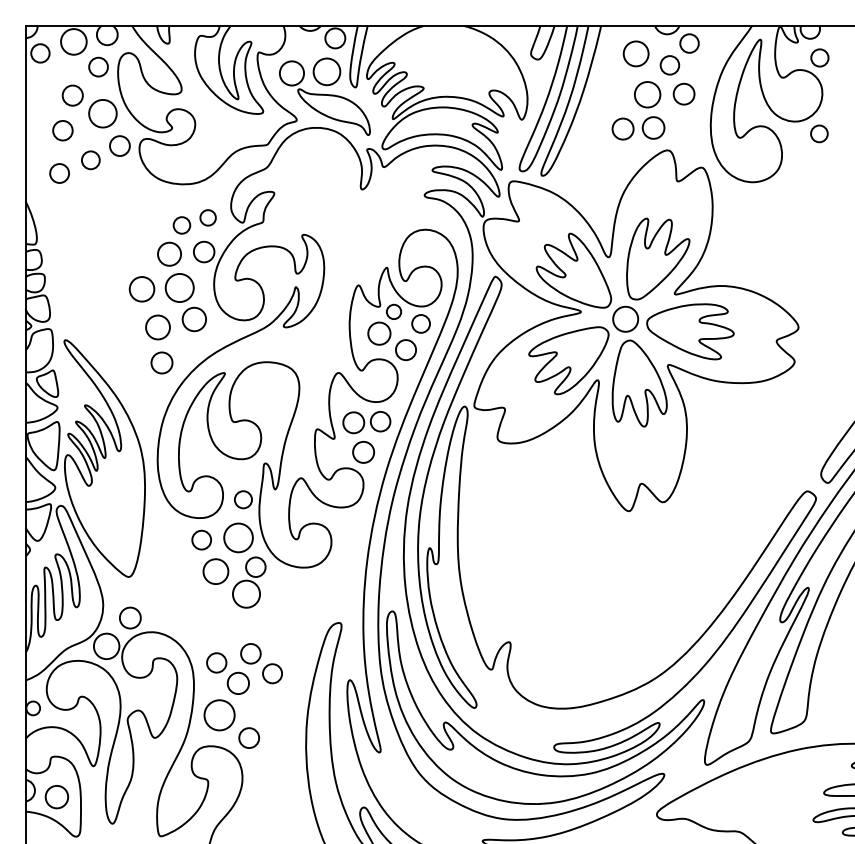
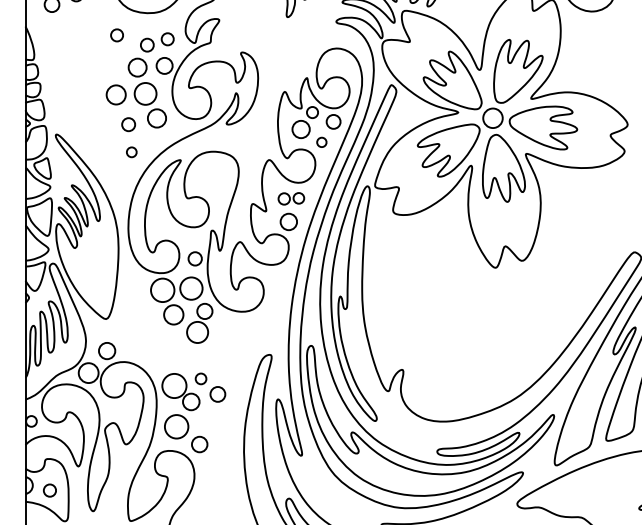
circle: (142, 212) -> (116, 35), added
circle: (157, 327) -> (128, 124), size x0.7
circle: (405, 350) -> (321, 142), size x0.6
circle: (161, 362) -> (131, 151), size x0.6
part: (366, 422) -> (291, 198), size x0.7
circle: (201, 539) -> (162, 289), size x1.6
circle: (250, 653) -> (200, 378), size x0.7
circle: (216, 662) -> (174, 385), size x1.6
circle: (56, 797) -> (49, 490), size x0.7

